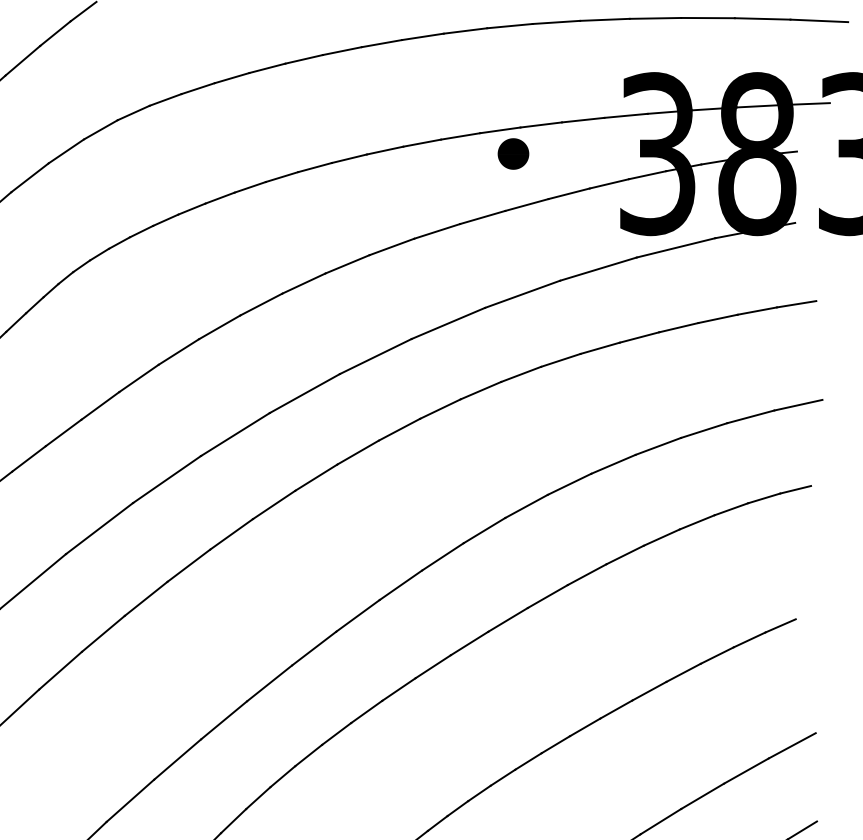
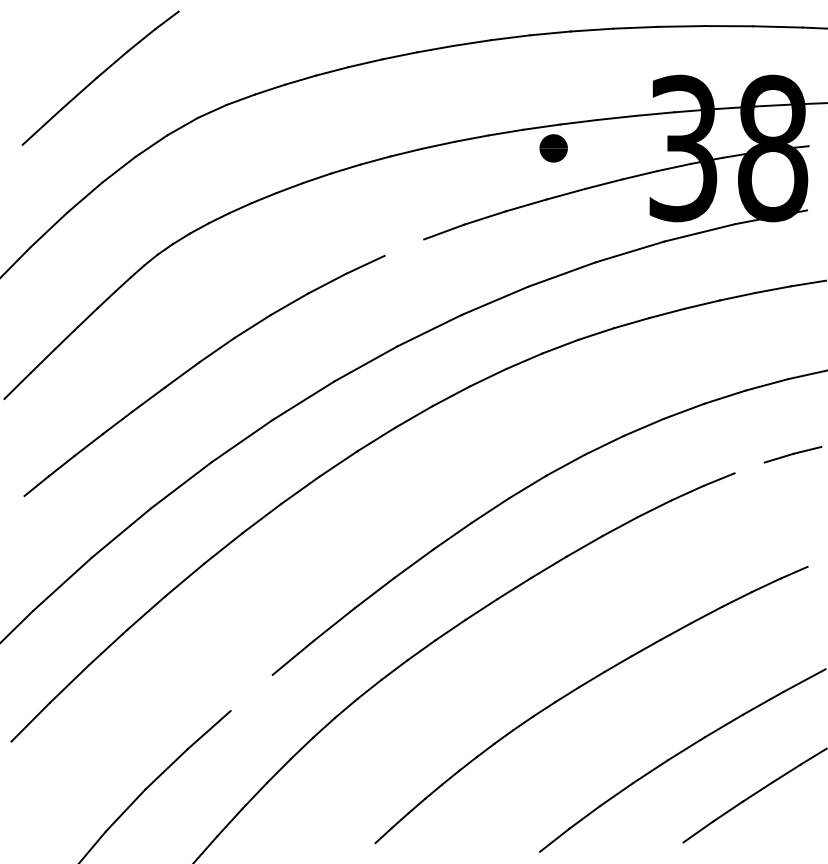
line: (347, 264) -> (404, 247), removed
line: (731, 508) -> (749, 467), removed
line: (177, 758) -> (251, 692), removed

